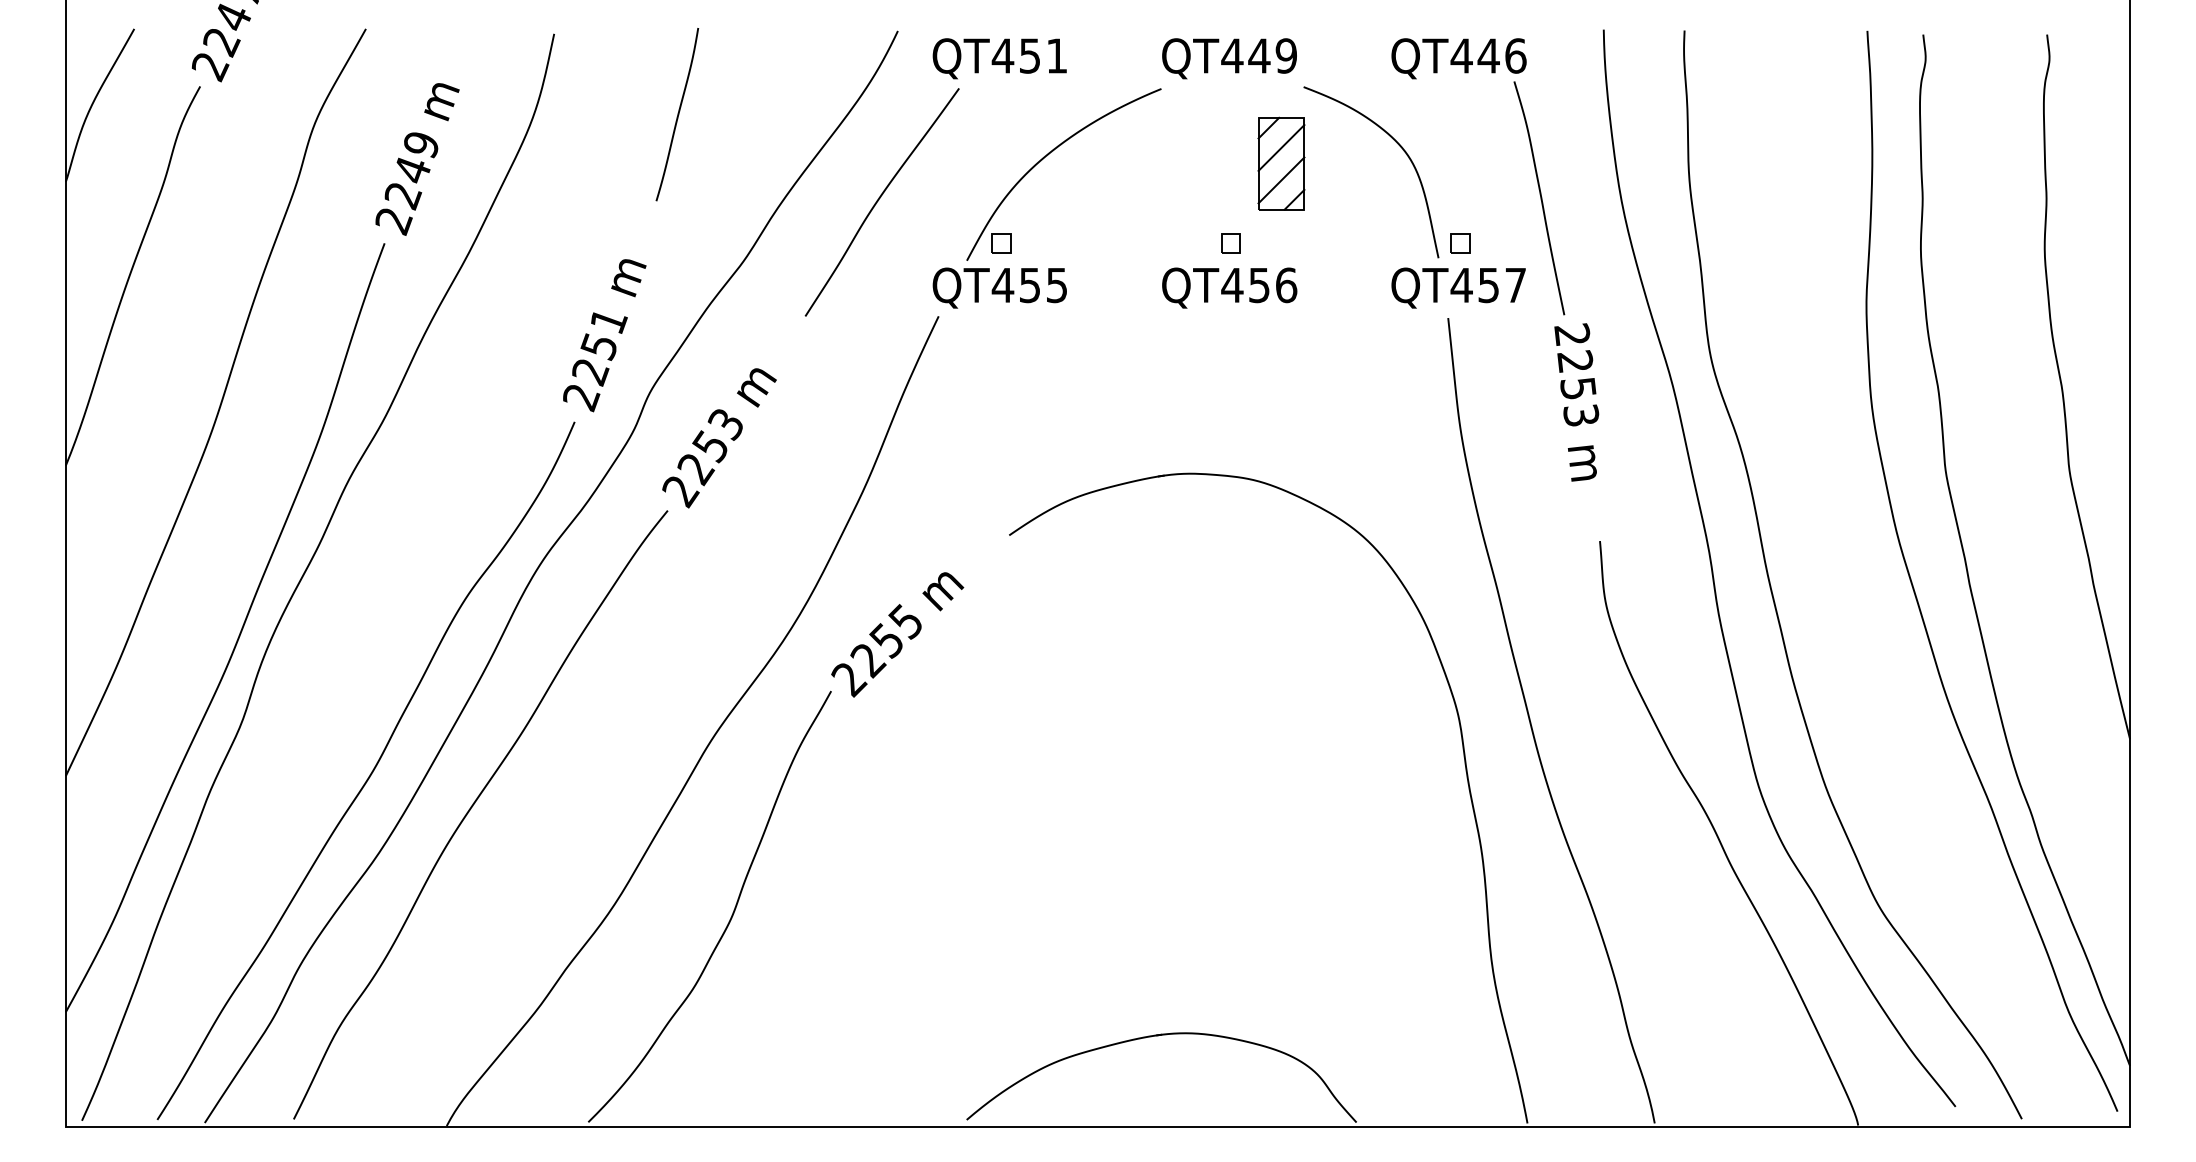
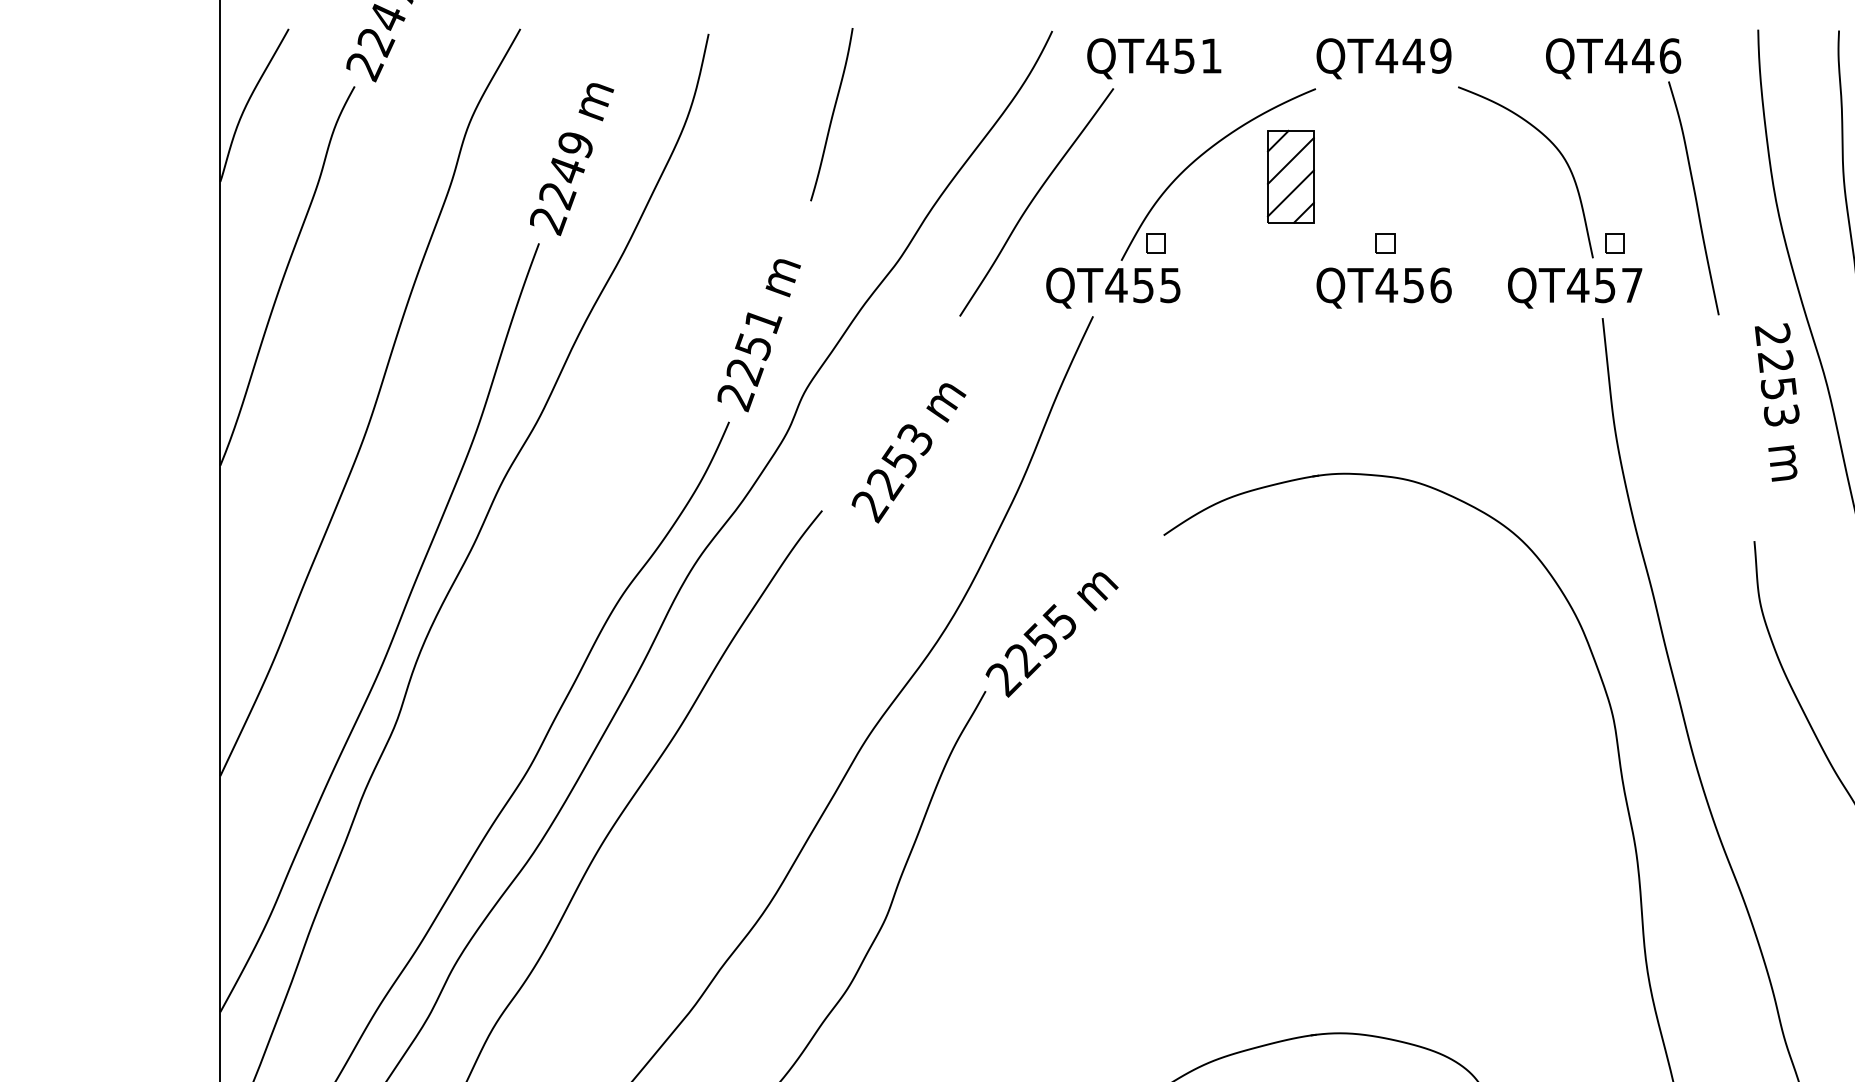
part: (1281, 163) -> (1290, 176), moved
text: (999, 287) -> (1112, 287), moved
text: (1458, 287) -> (1574, 287), moved
text: (1576, 402) -> (1776, 402), moved
text: (719, 438) -> (908, 453), moved

